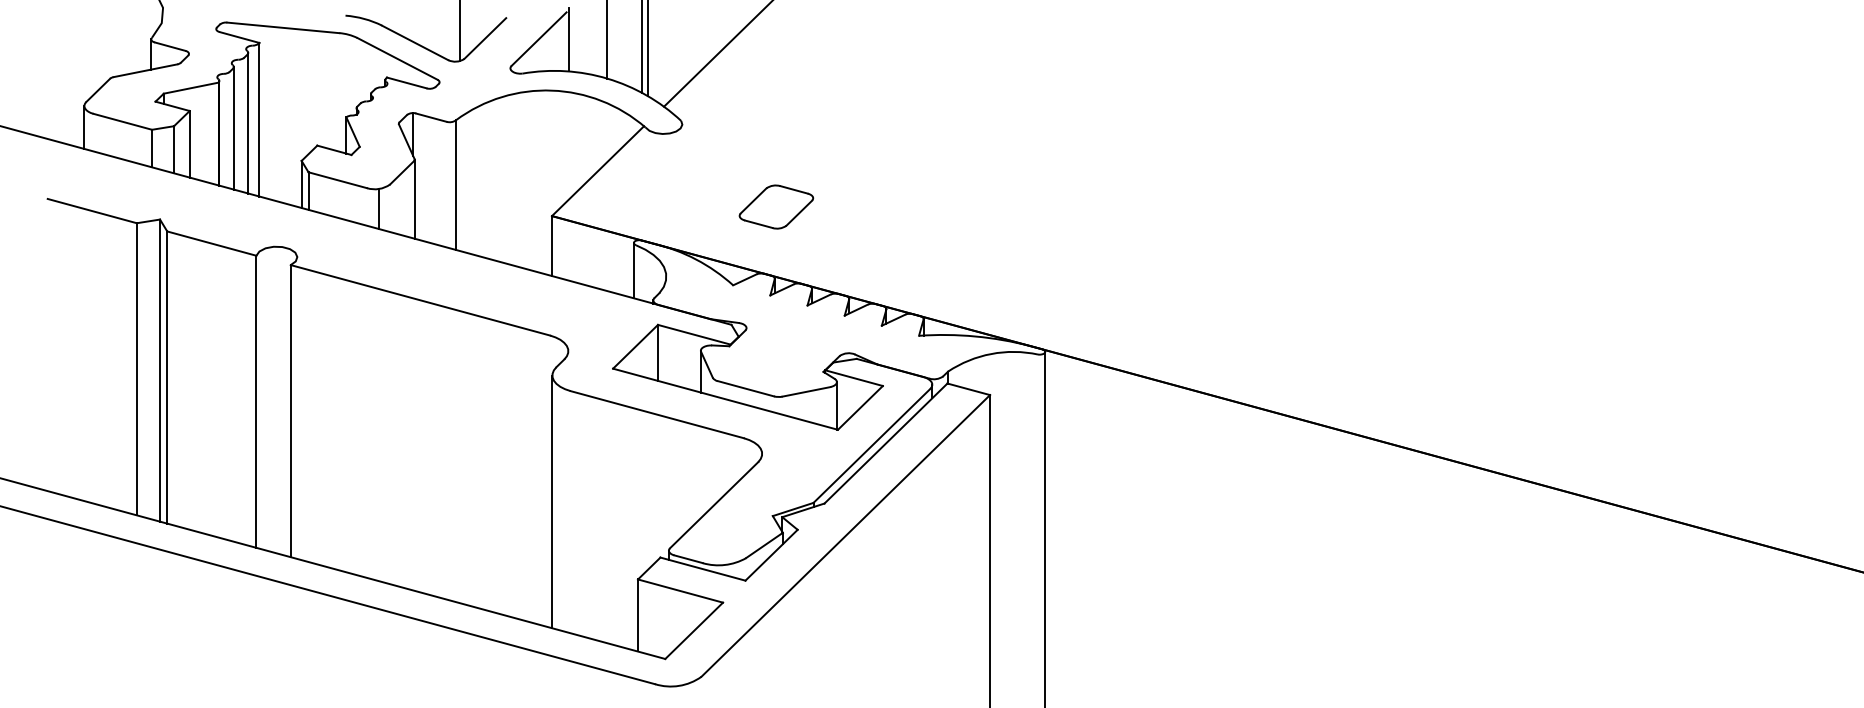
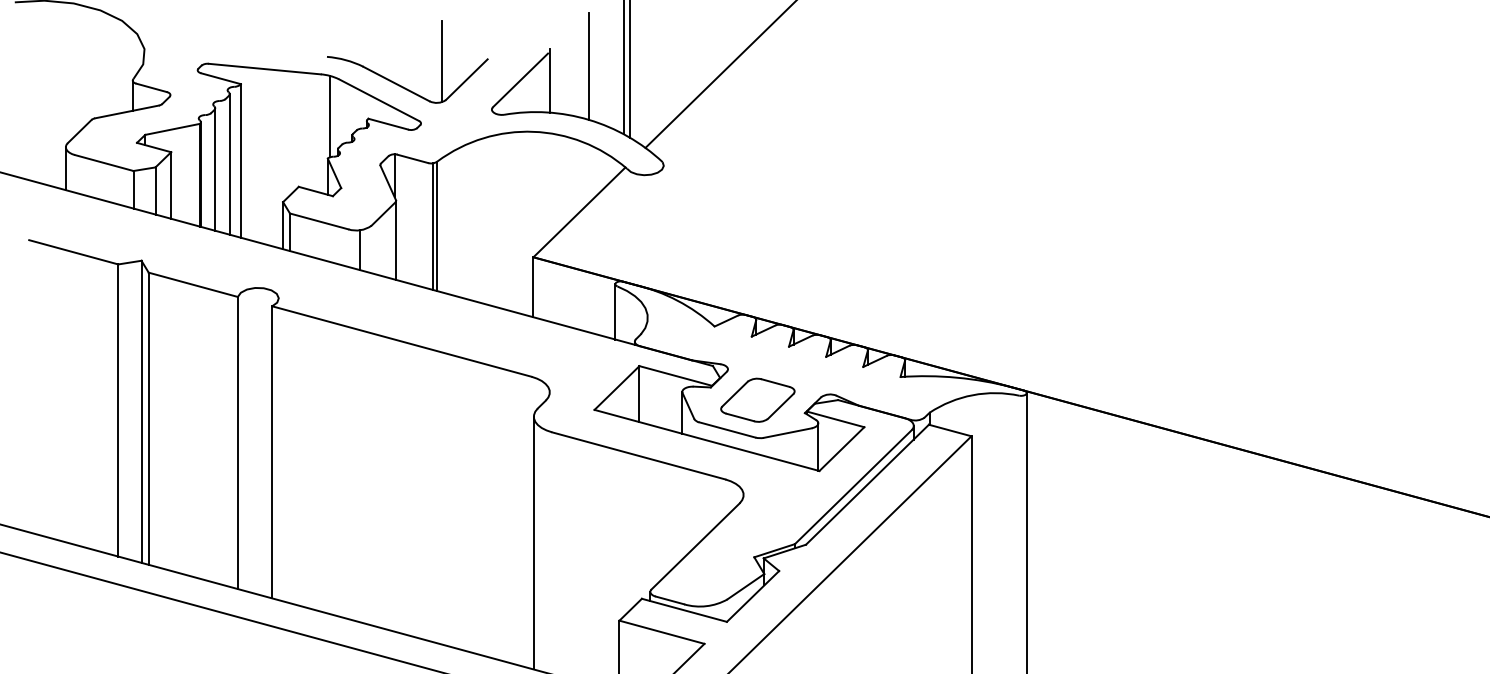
line: (348, 75) -> (329, 116), added
line: (451, 185) -> (432, 226), added
part: (776, 206) -> (757, 399), moved

